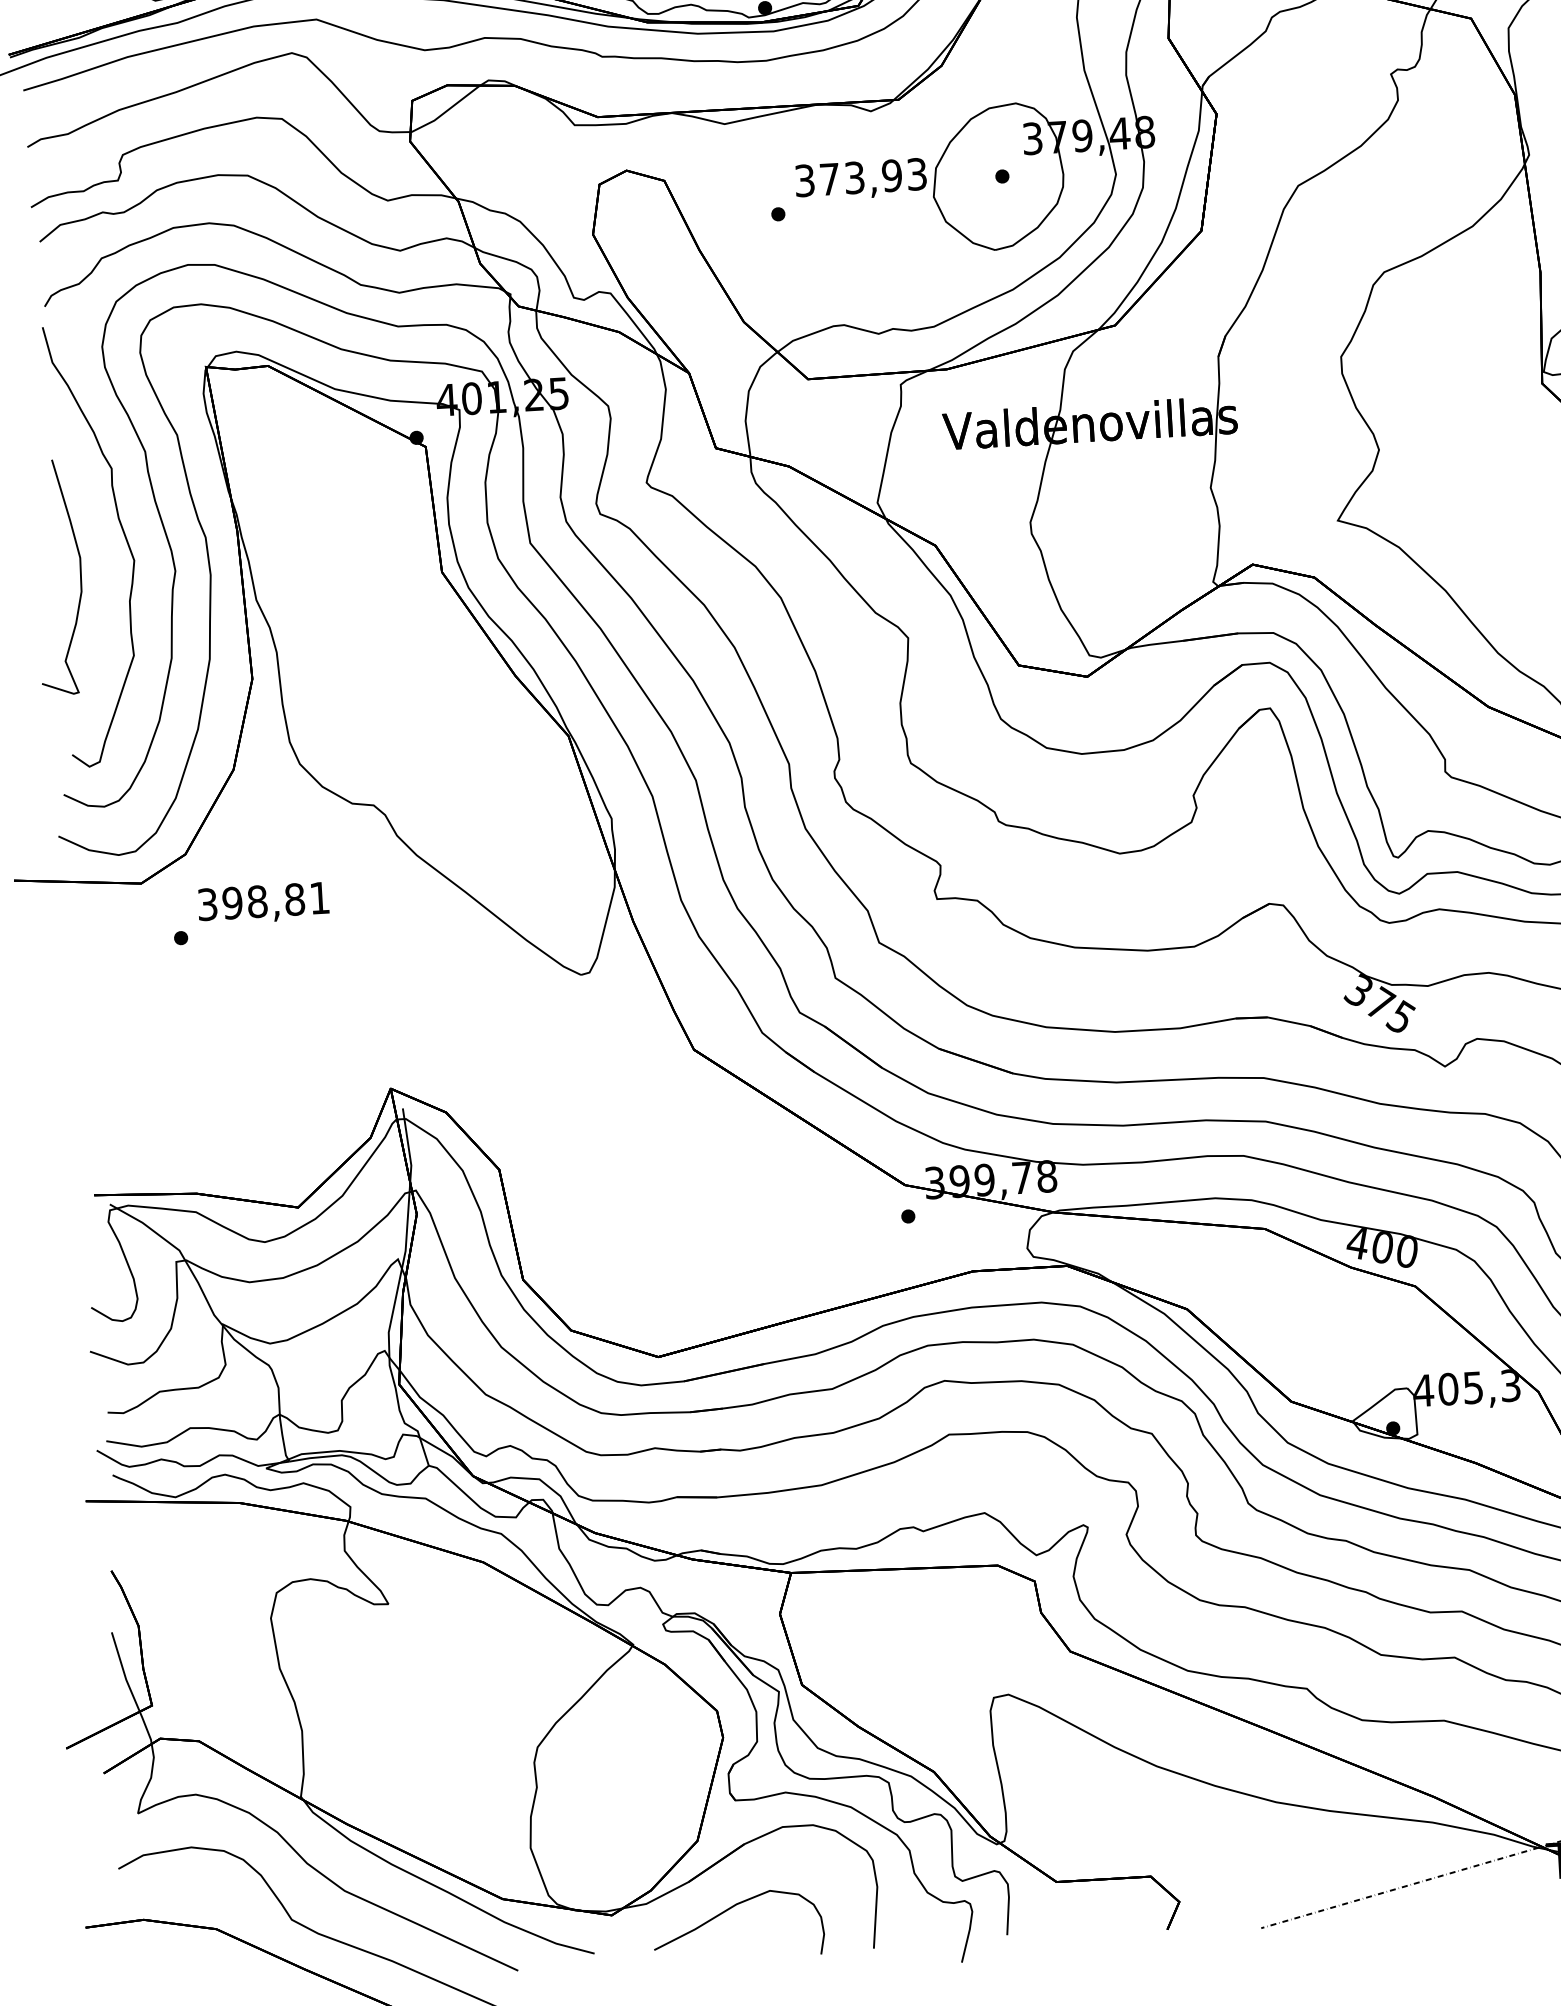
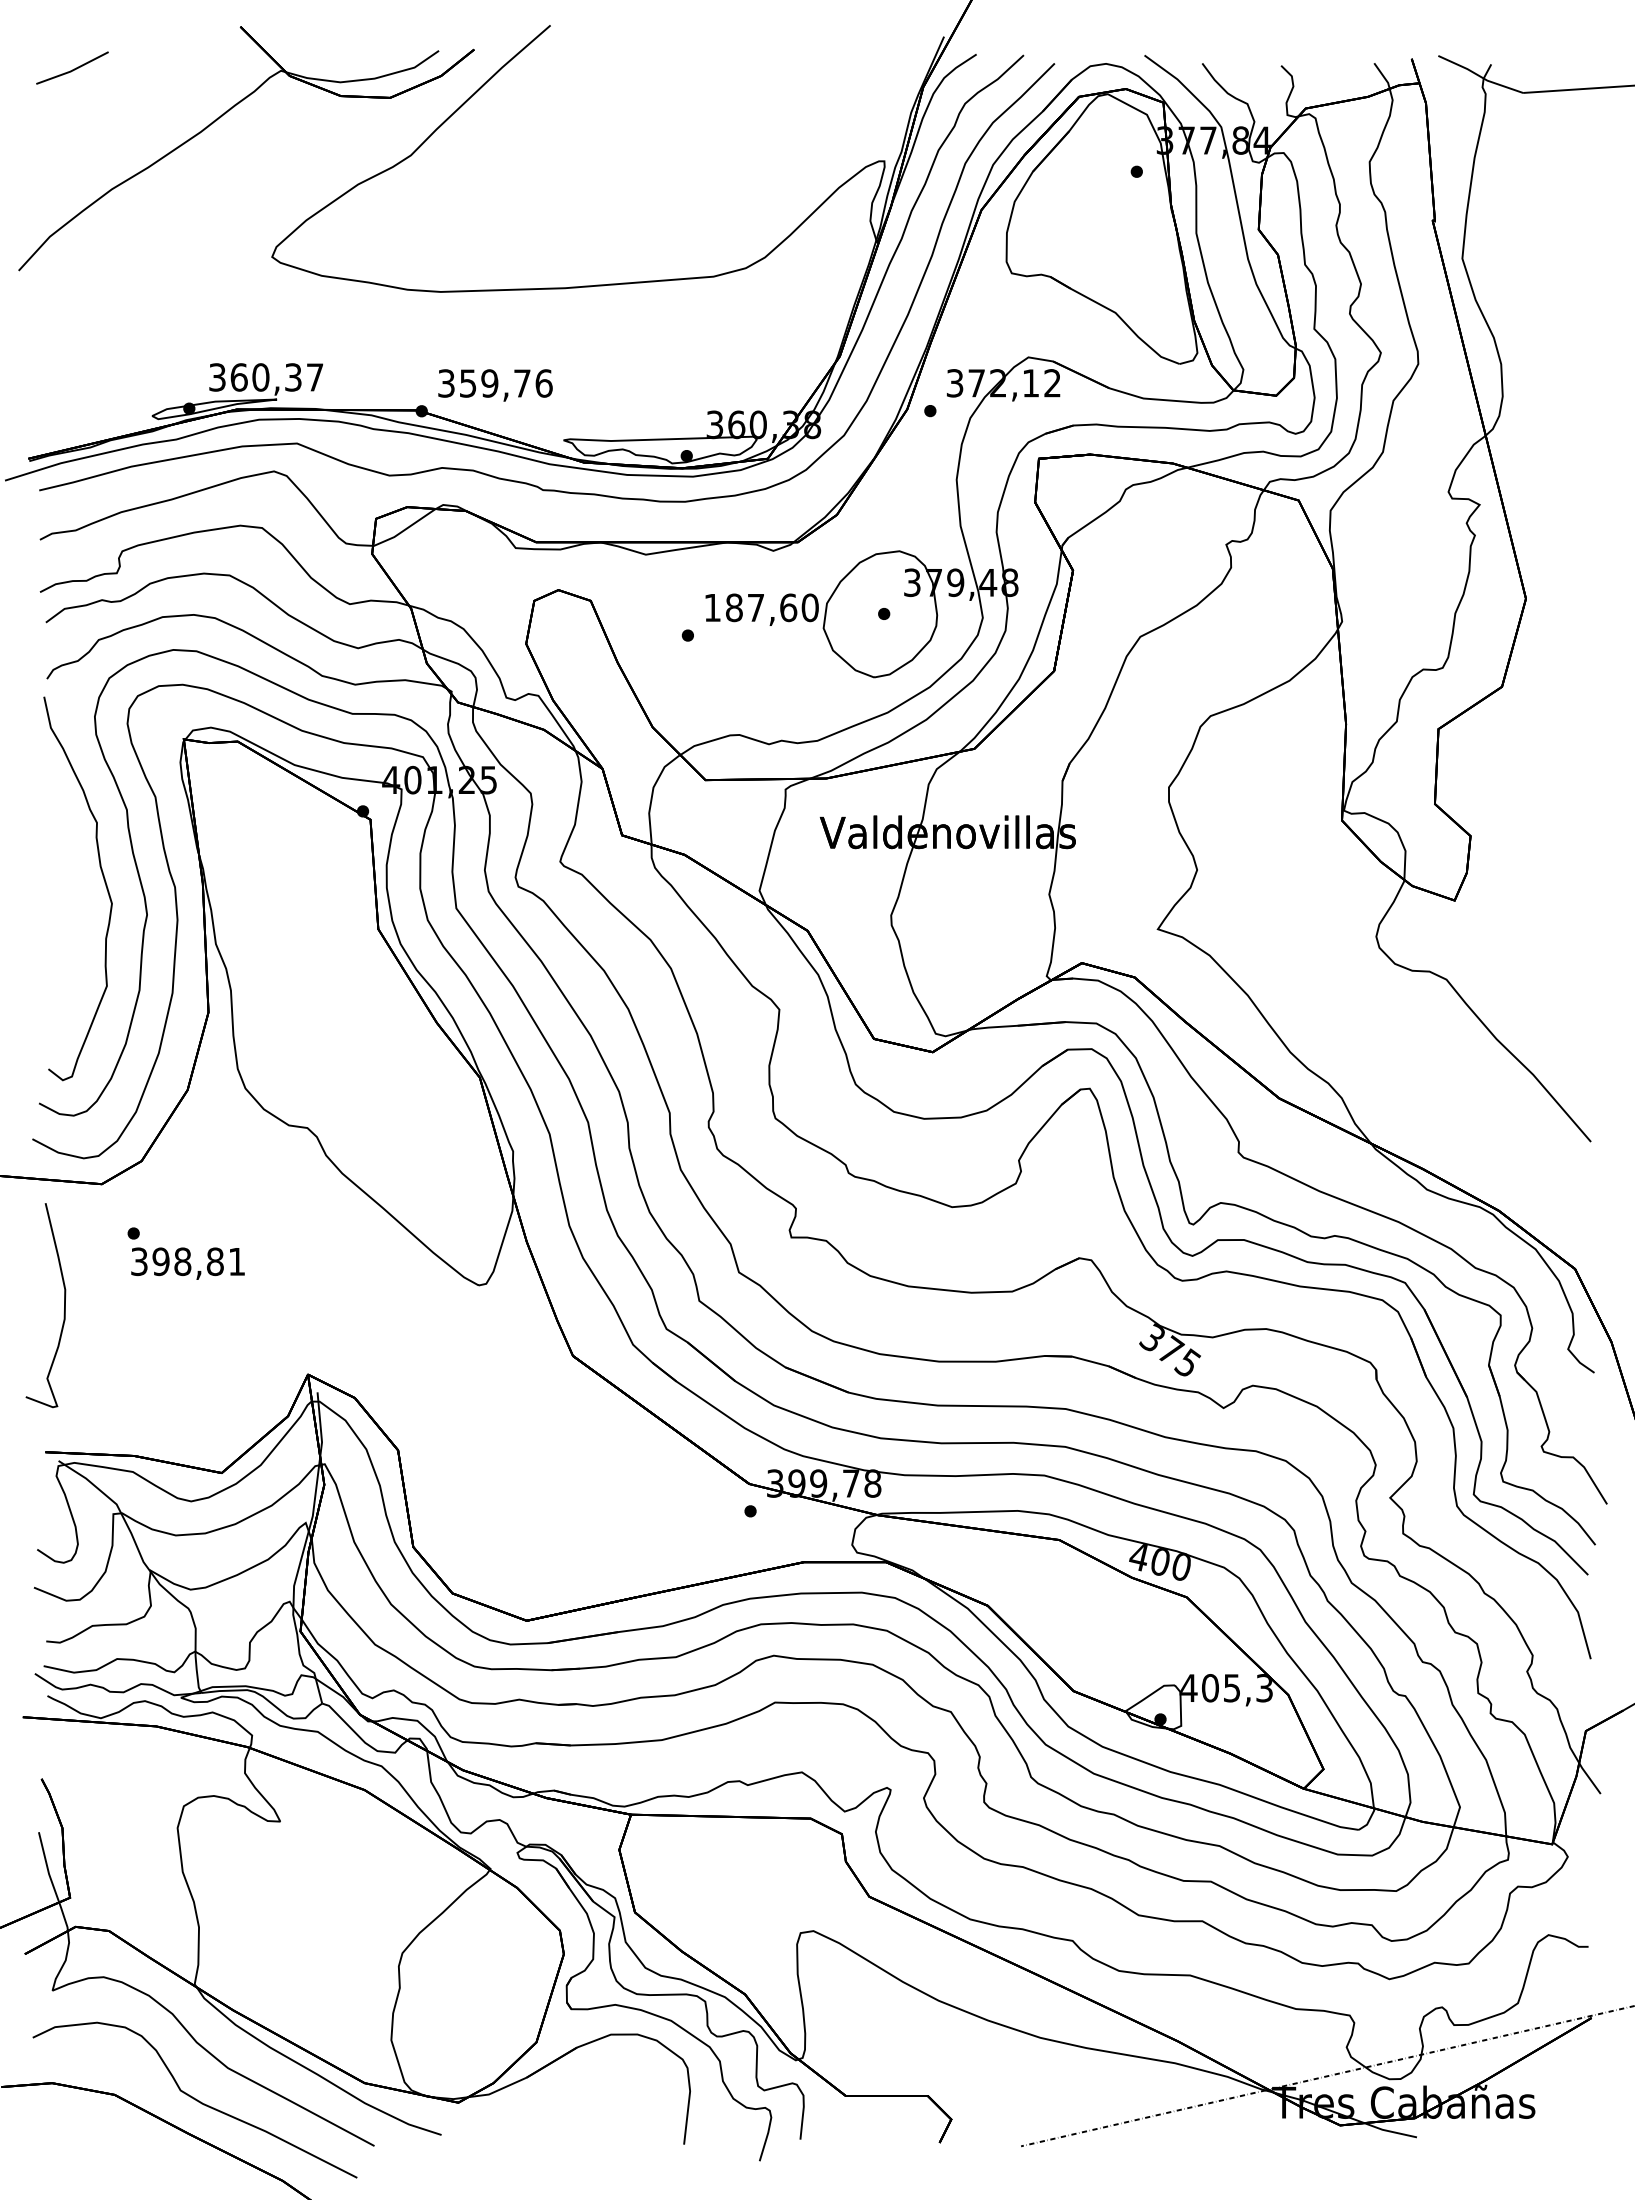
text: (861, 177) -> (761, 607), 373,93 -> 187,60
curve: (80, 576) -> (64, 1305), moved
text: (263, 903) -> (187, 1263), moved
curve: (730, 1909) -> (561, 2103), removed

